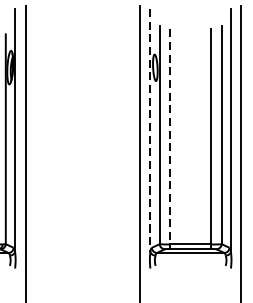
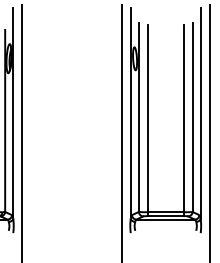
line: (150, 130) -> (130, 113), dashed -> solid
line: (169, 137) -> (147, 119), dashed -> solid

